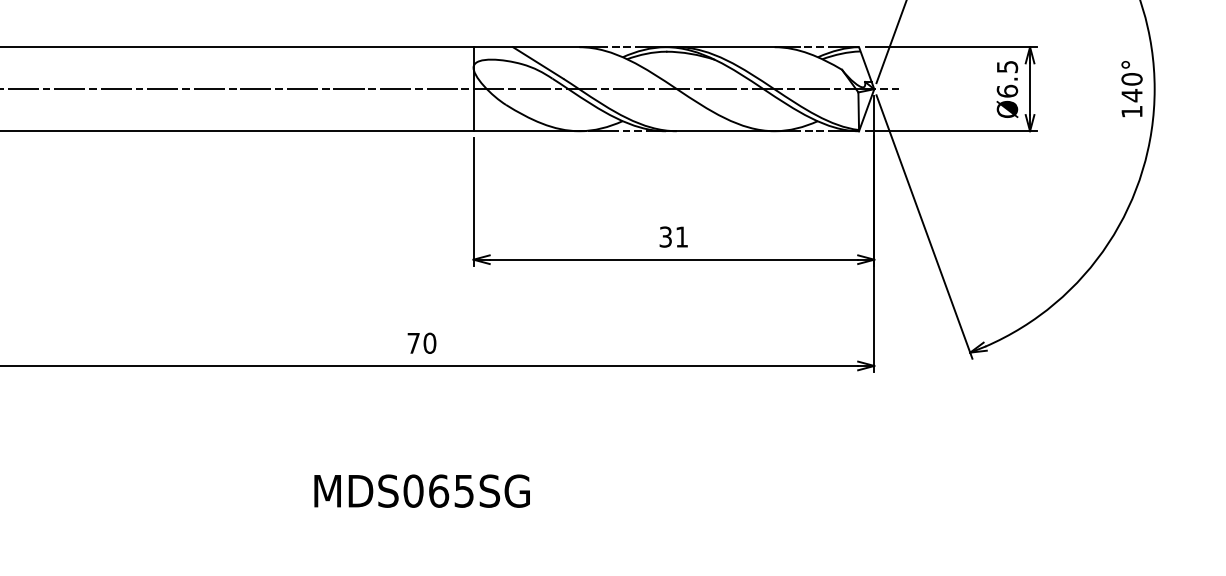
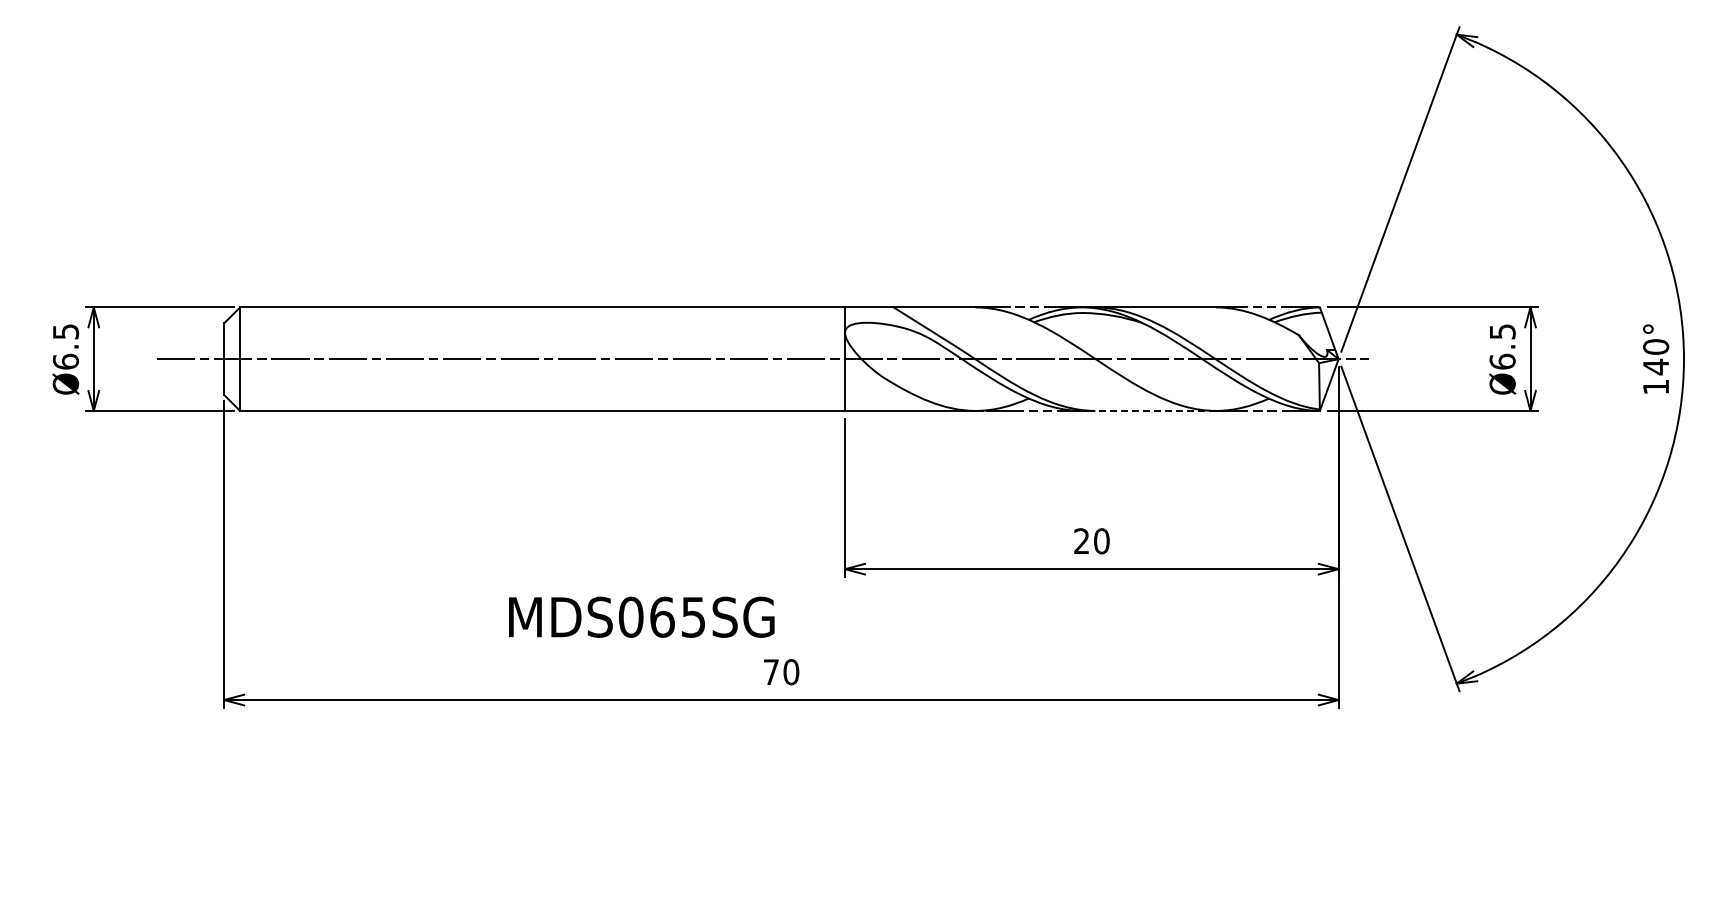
line: (720, 130) -> (1149, 410), solid -> dashed
text: (673, 237) -> (1091, 541), 31 -> 20
text: (421, 490) -> (641, 616), moved

